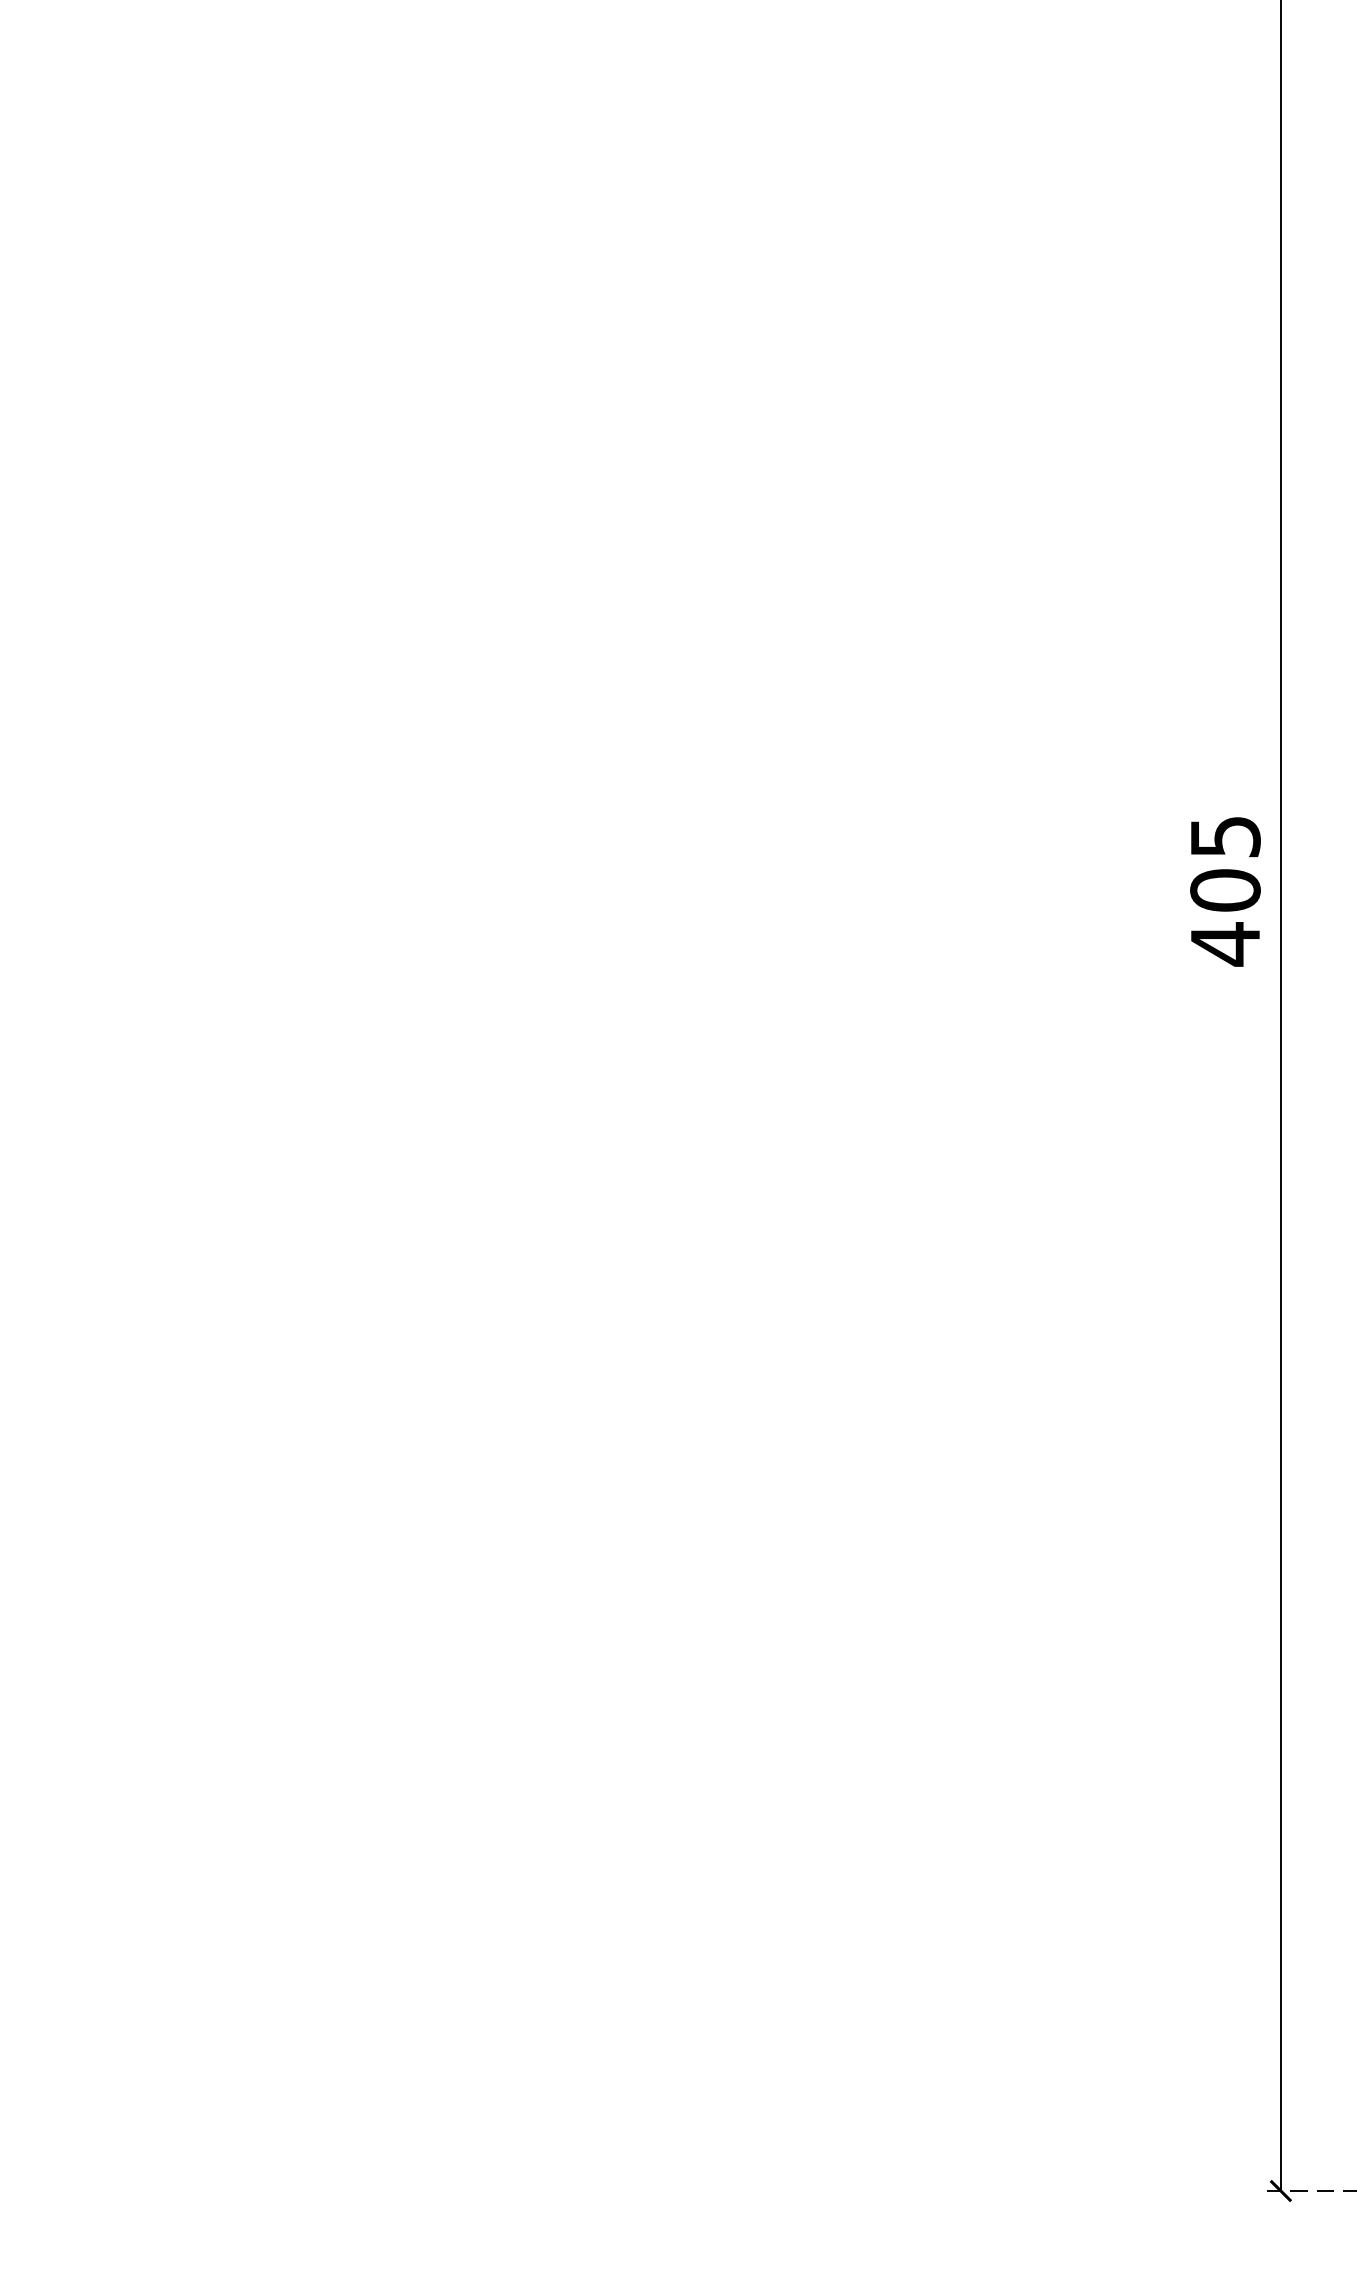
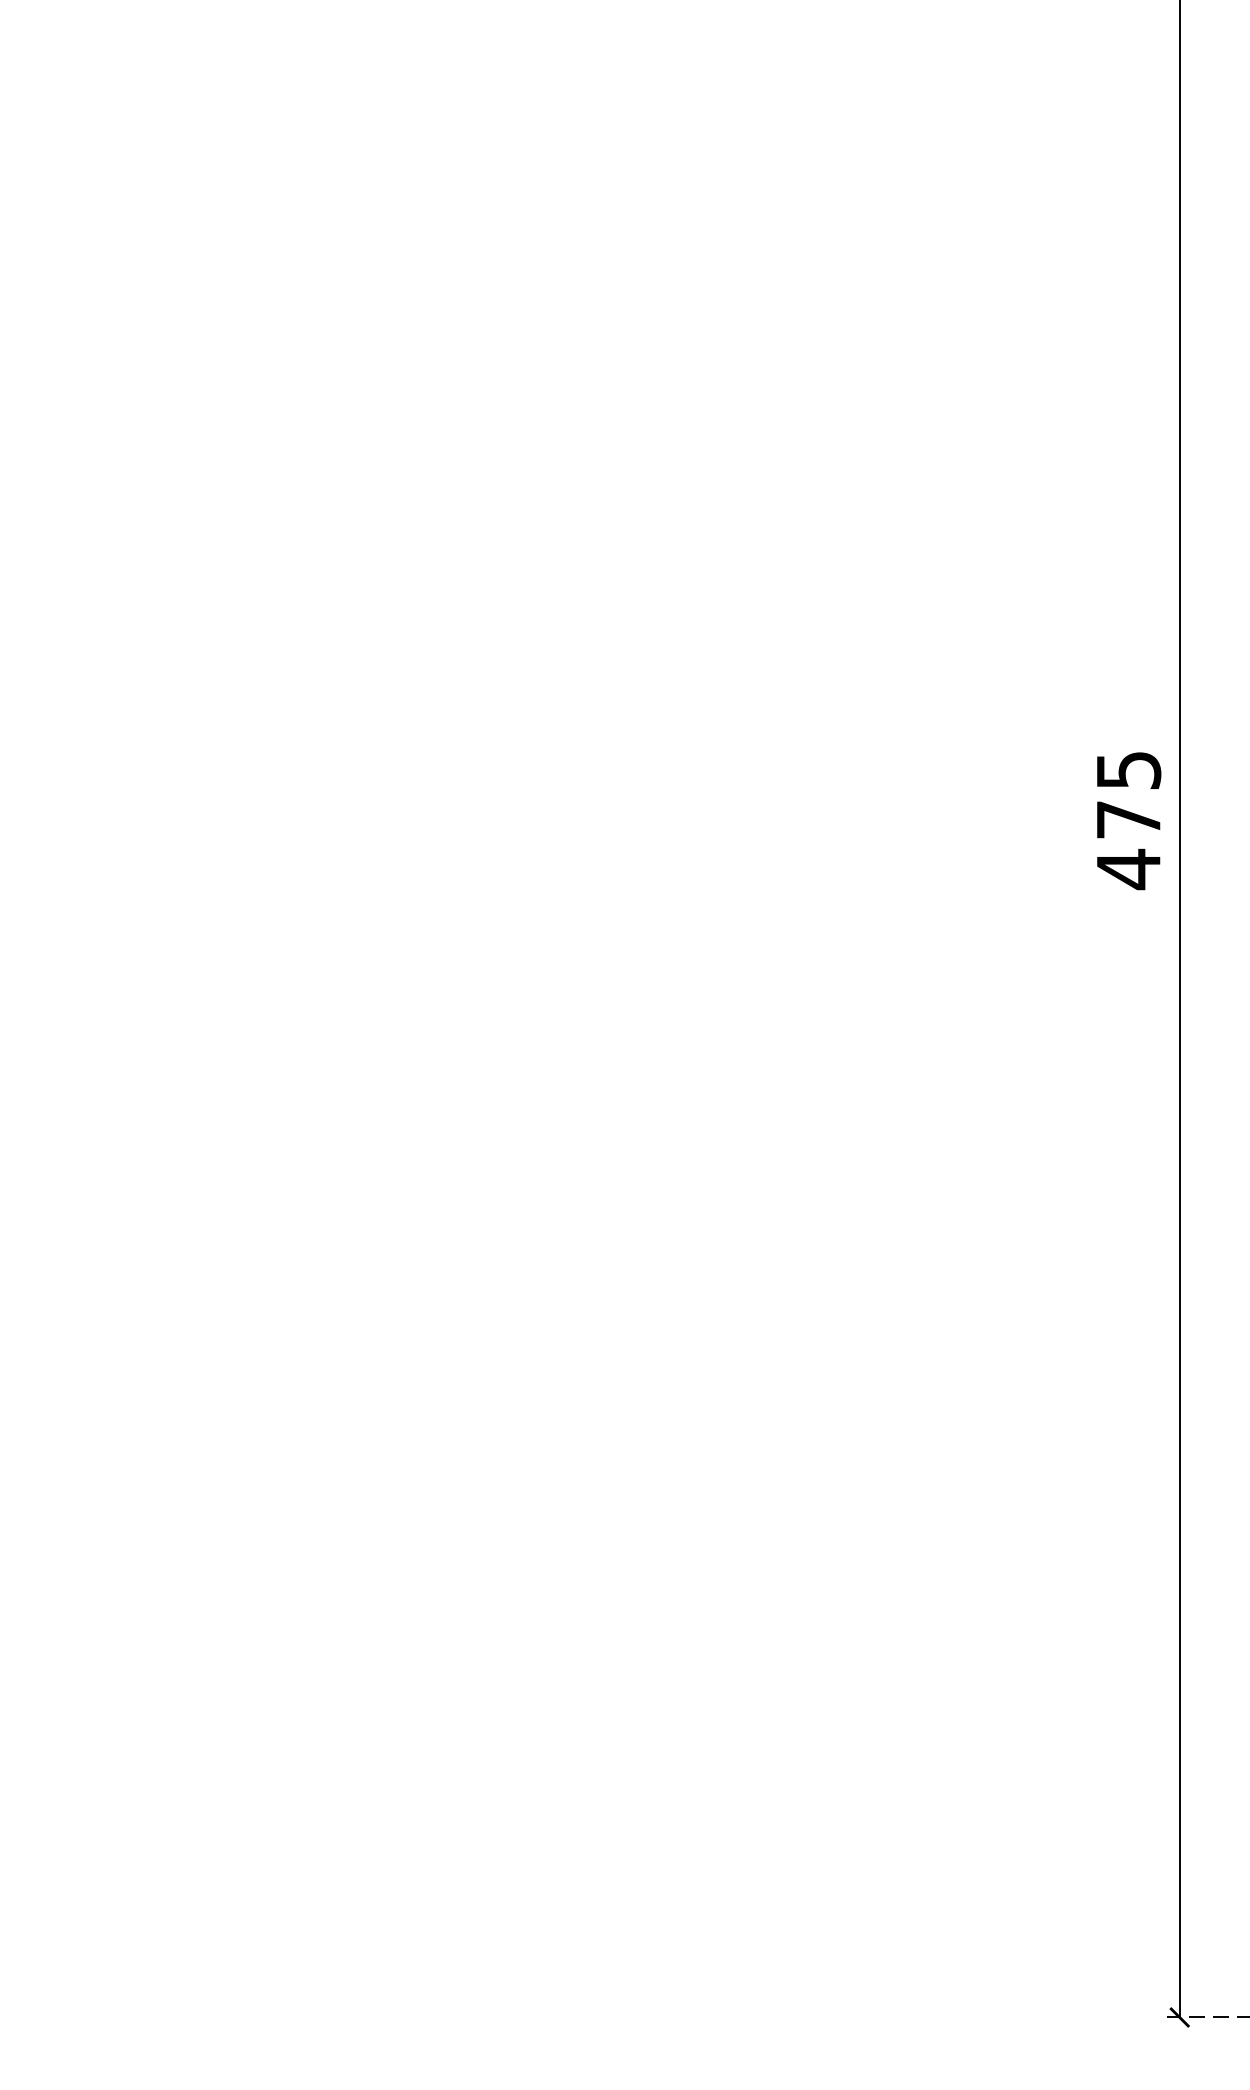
text: (1225, 890) -> (1128, 819), 405 -> 475

